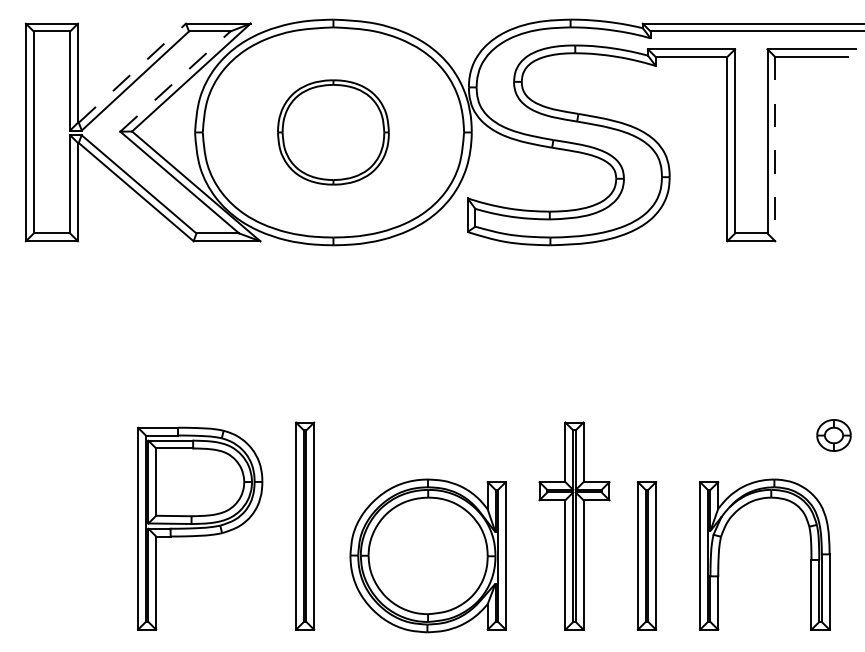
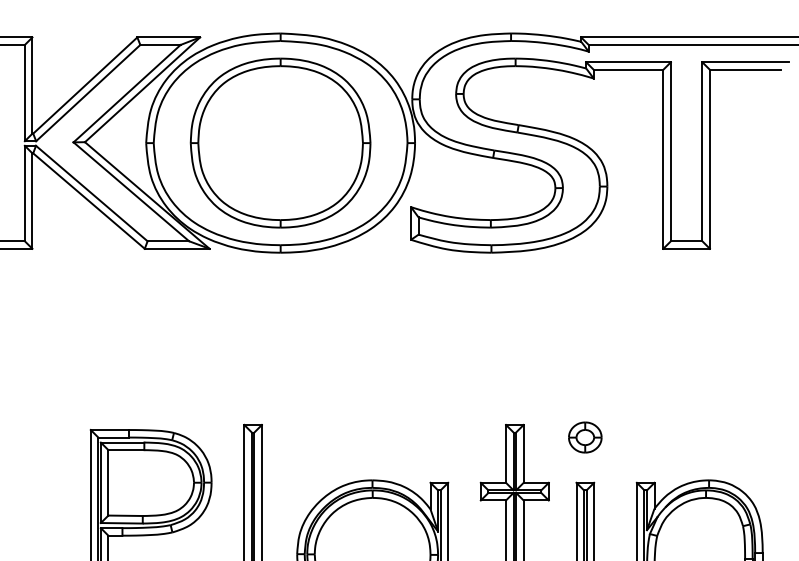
line: (132, 73) -> (85, 85), dashed -> solid
line: (175, 81) -> (127, 93), dashed -> solid
part: (333, 132) -> (280, 143), size x1.67
line: (775, 149) -> (710, 159), dashed -> solid
part: (833, 435) -> (584, 437), moved

